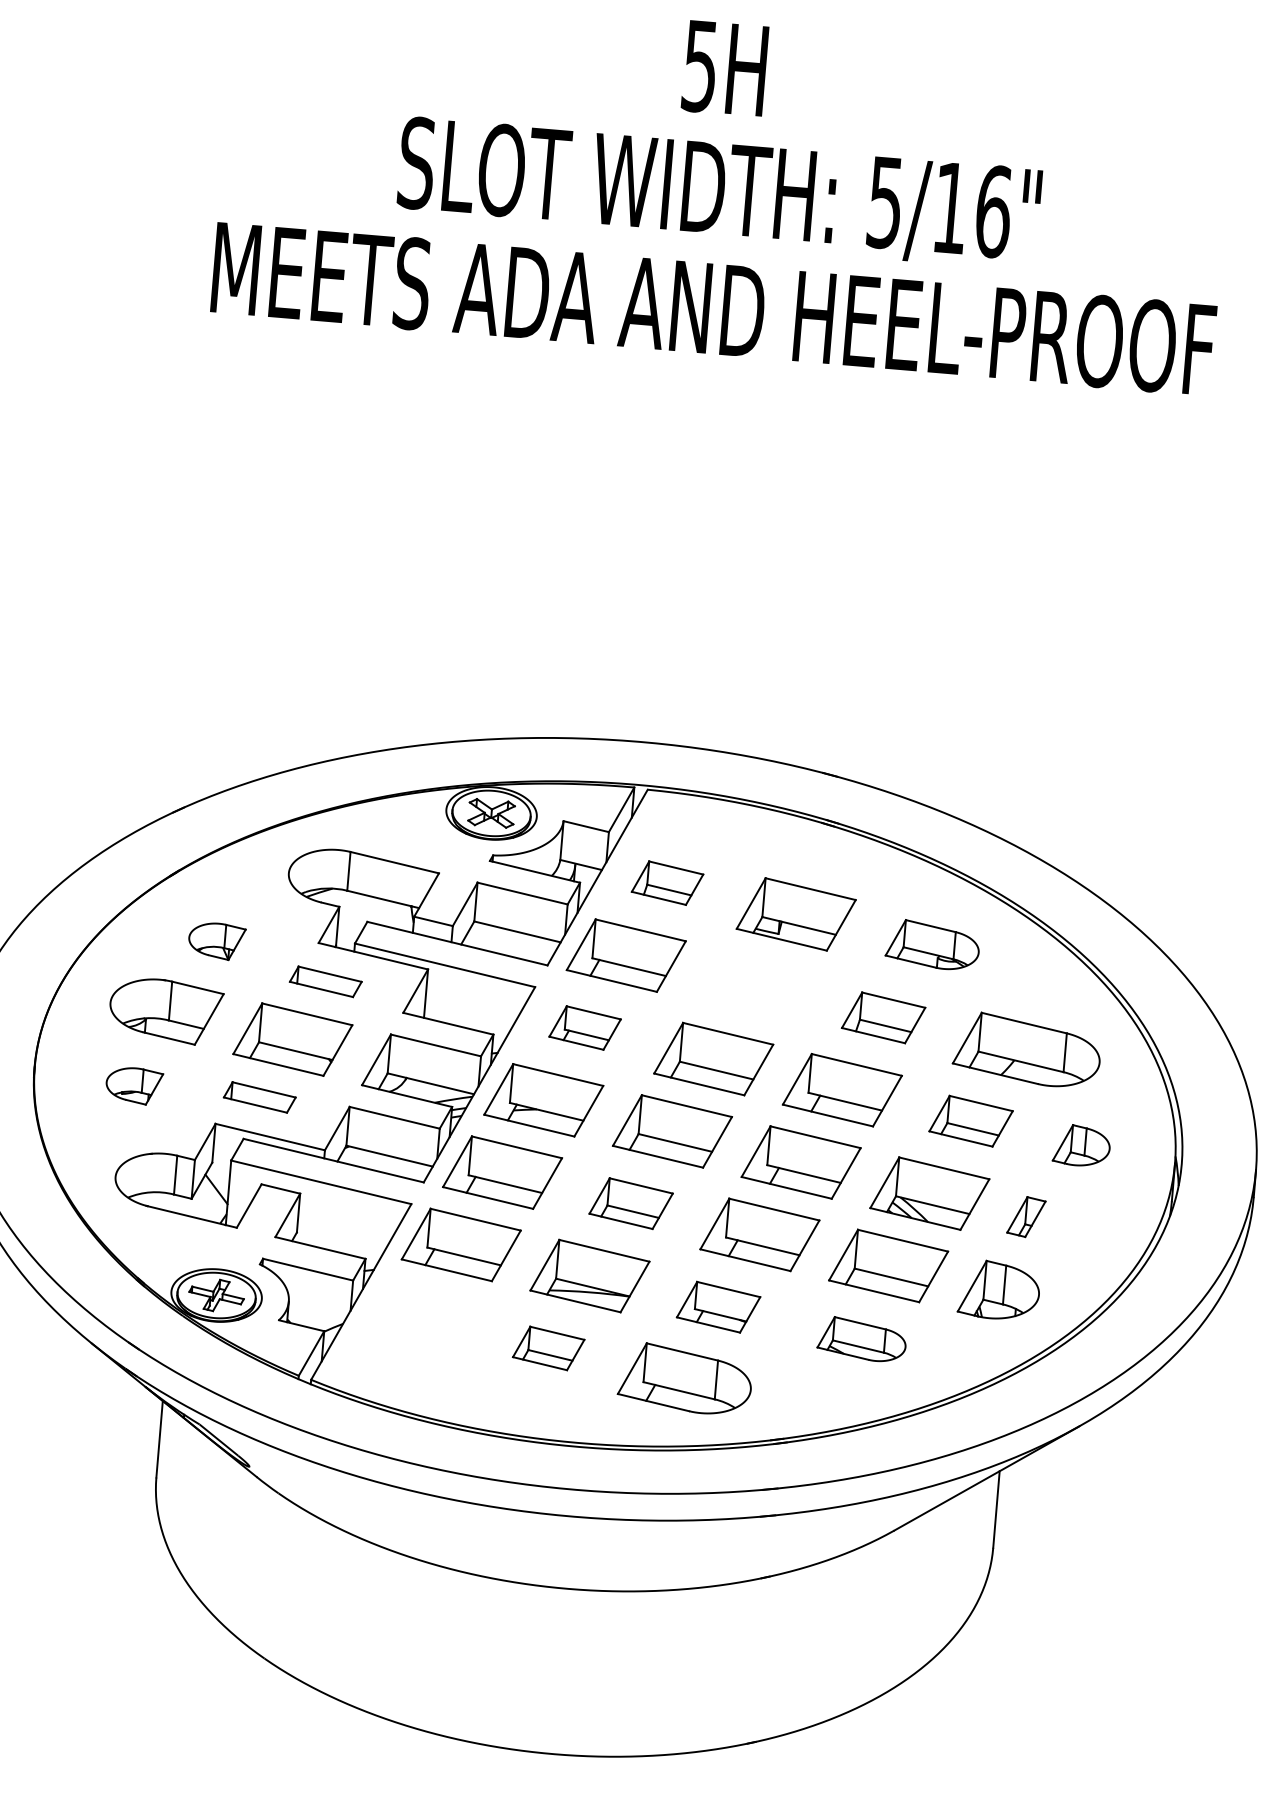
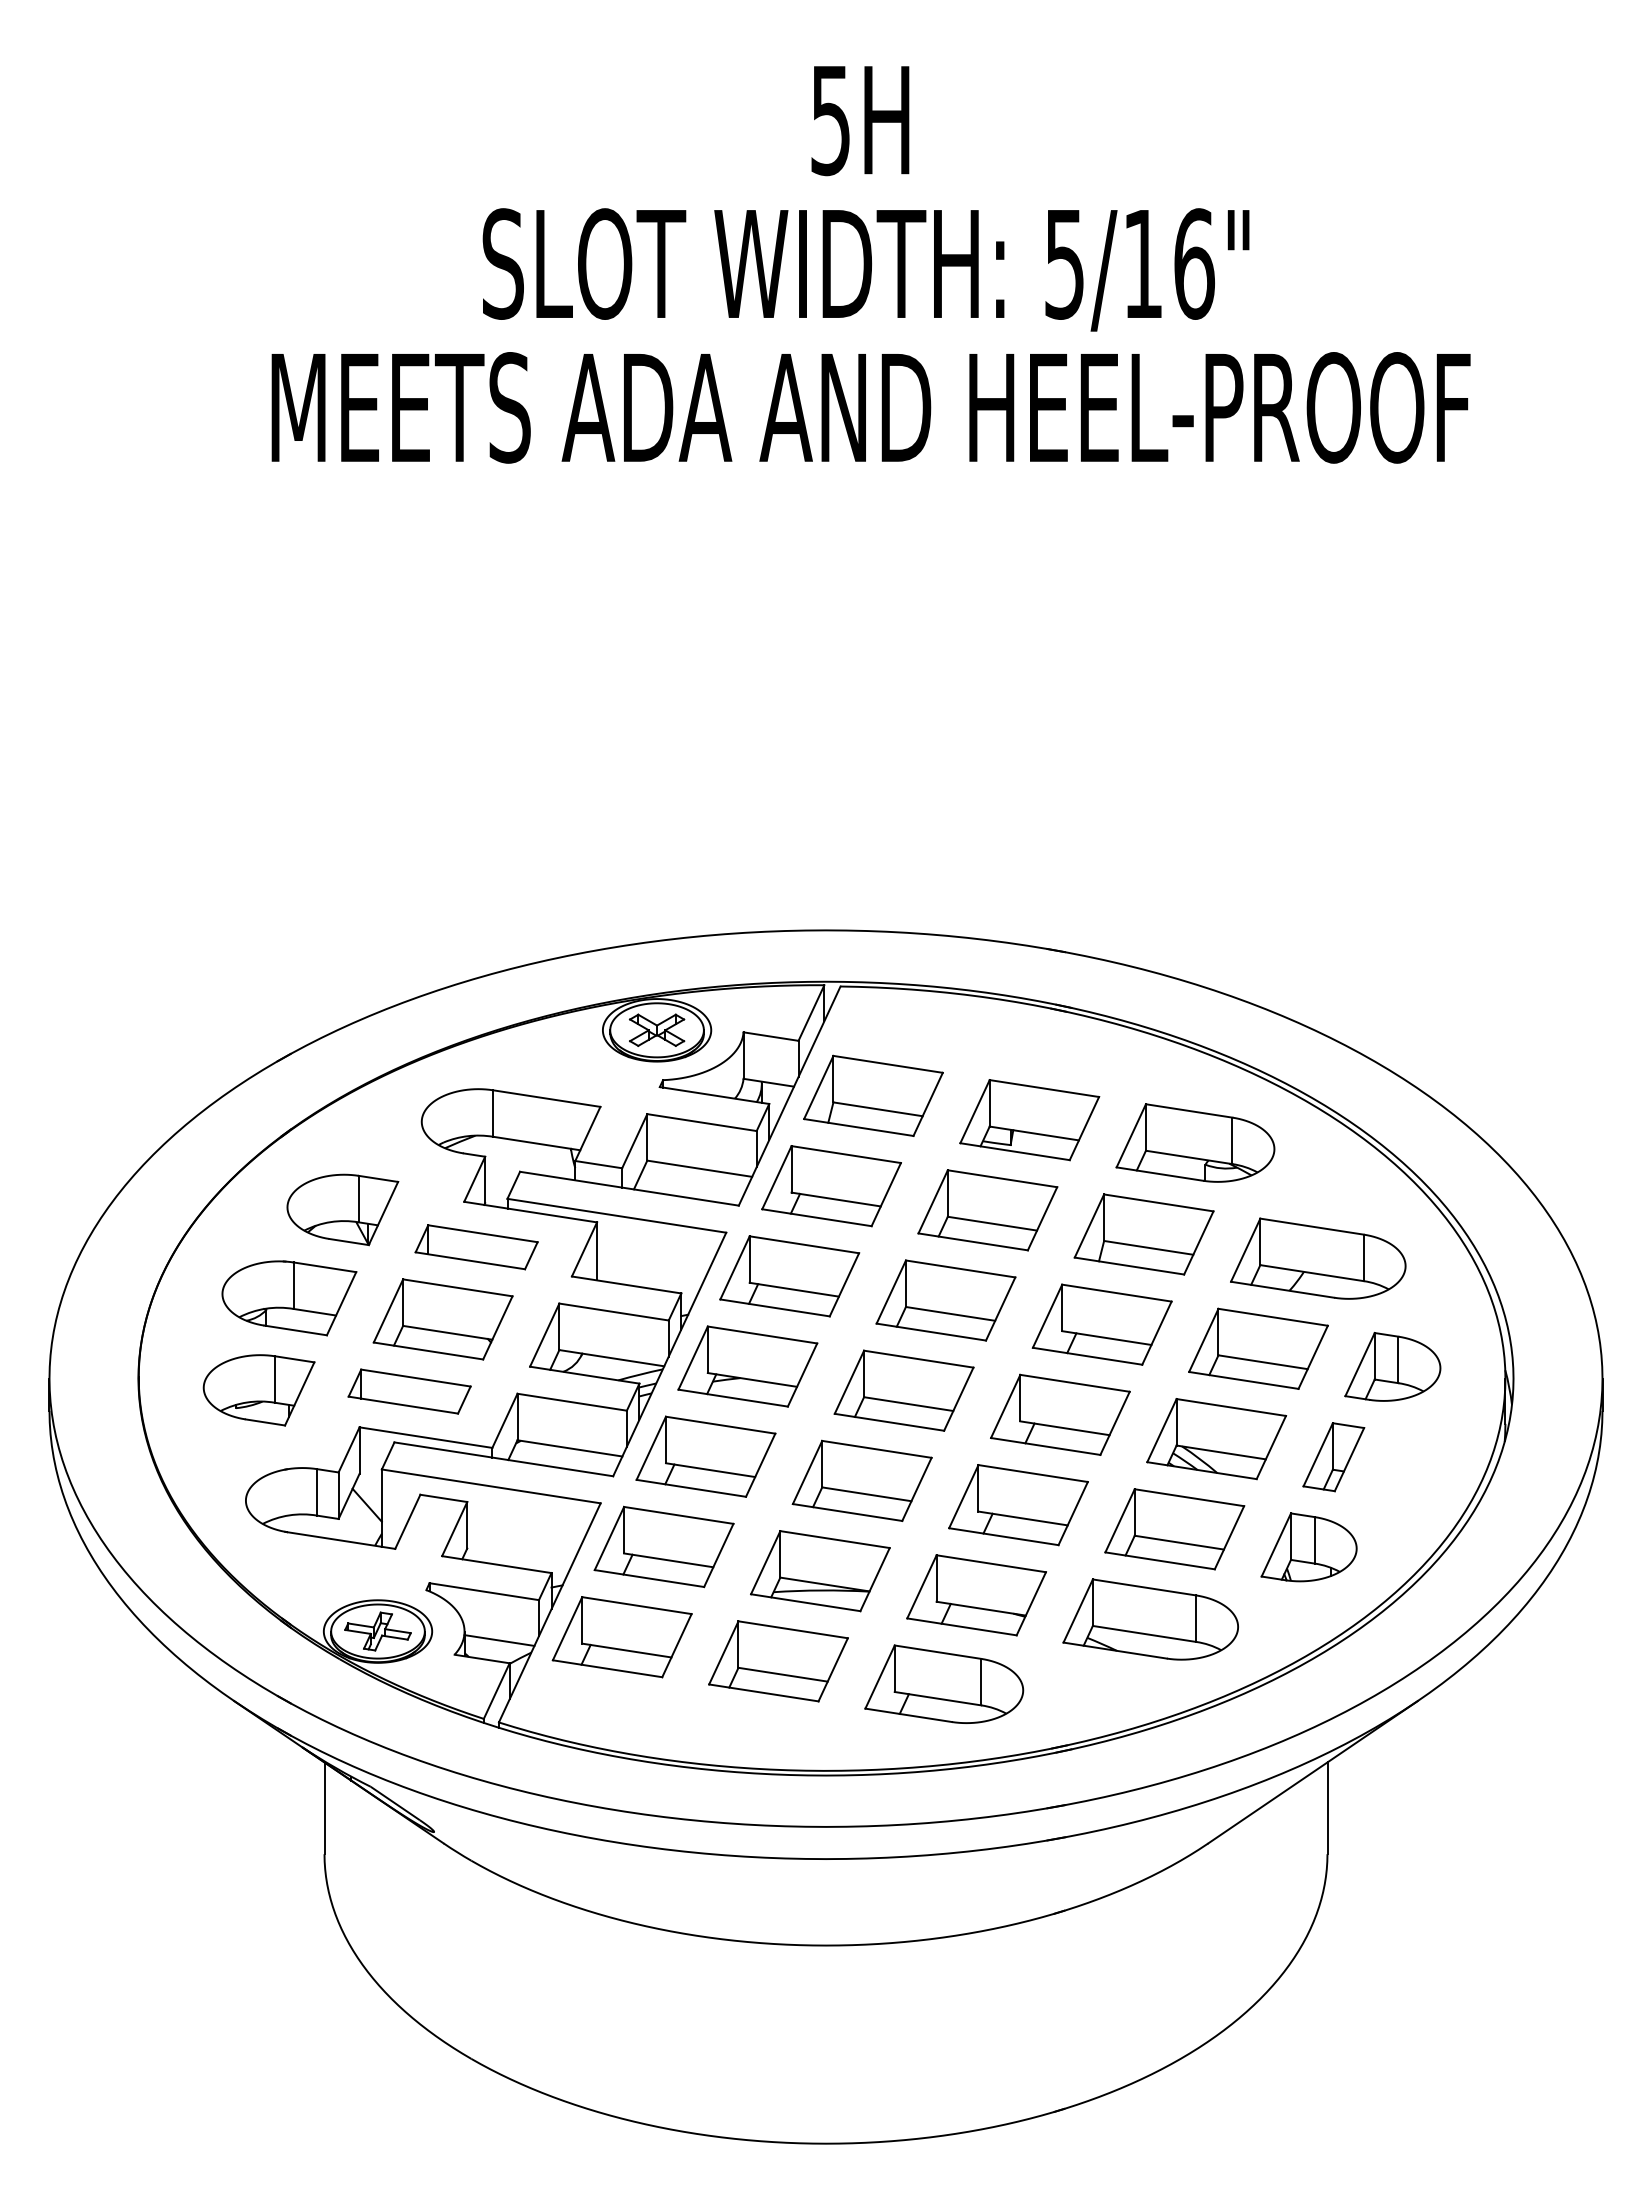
part: (667, 882) -> (873, 1095), size x1.67
part: (216, 940) -> (342, 1209), size x1.67
part: (932, 944) -> (1195, 1142), size x1.43
part: (325, 981) -> (476, 1247), size x1.43
part: (754, 986) -> (987, 1210), added
part: (883, 1017) -> (1143, 1234), size x1.43
part: (584, 1028) -> (789, 1276), size x1.67
part: (133, 1086) -> (258, 1390), size x1.67
part: (259, 1097) -> (409, 1391), size x1.43
part: (971, 1121) -> (1258, 1348), size x1.43
part: (1081, 1145) -> (1392, 1366), size x1.43
part: (630, 1203) -> (861, 1480), size x1.43
part: (1026, 1217) -> (1333, 1457), size x1.43
part: (718, 1307) -> (976, 1595), size x1.43
line: (317, 1311) -> (499, 1640), added
part: (419, 1317) -> (621, 1637), added
part: (862, 1339) -> (1150, 1619), size x1.67
part: (548, 1348) -> (778, 1661), size x1.67

